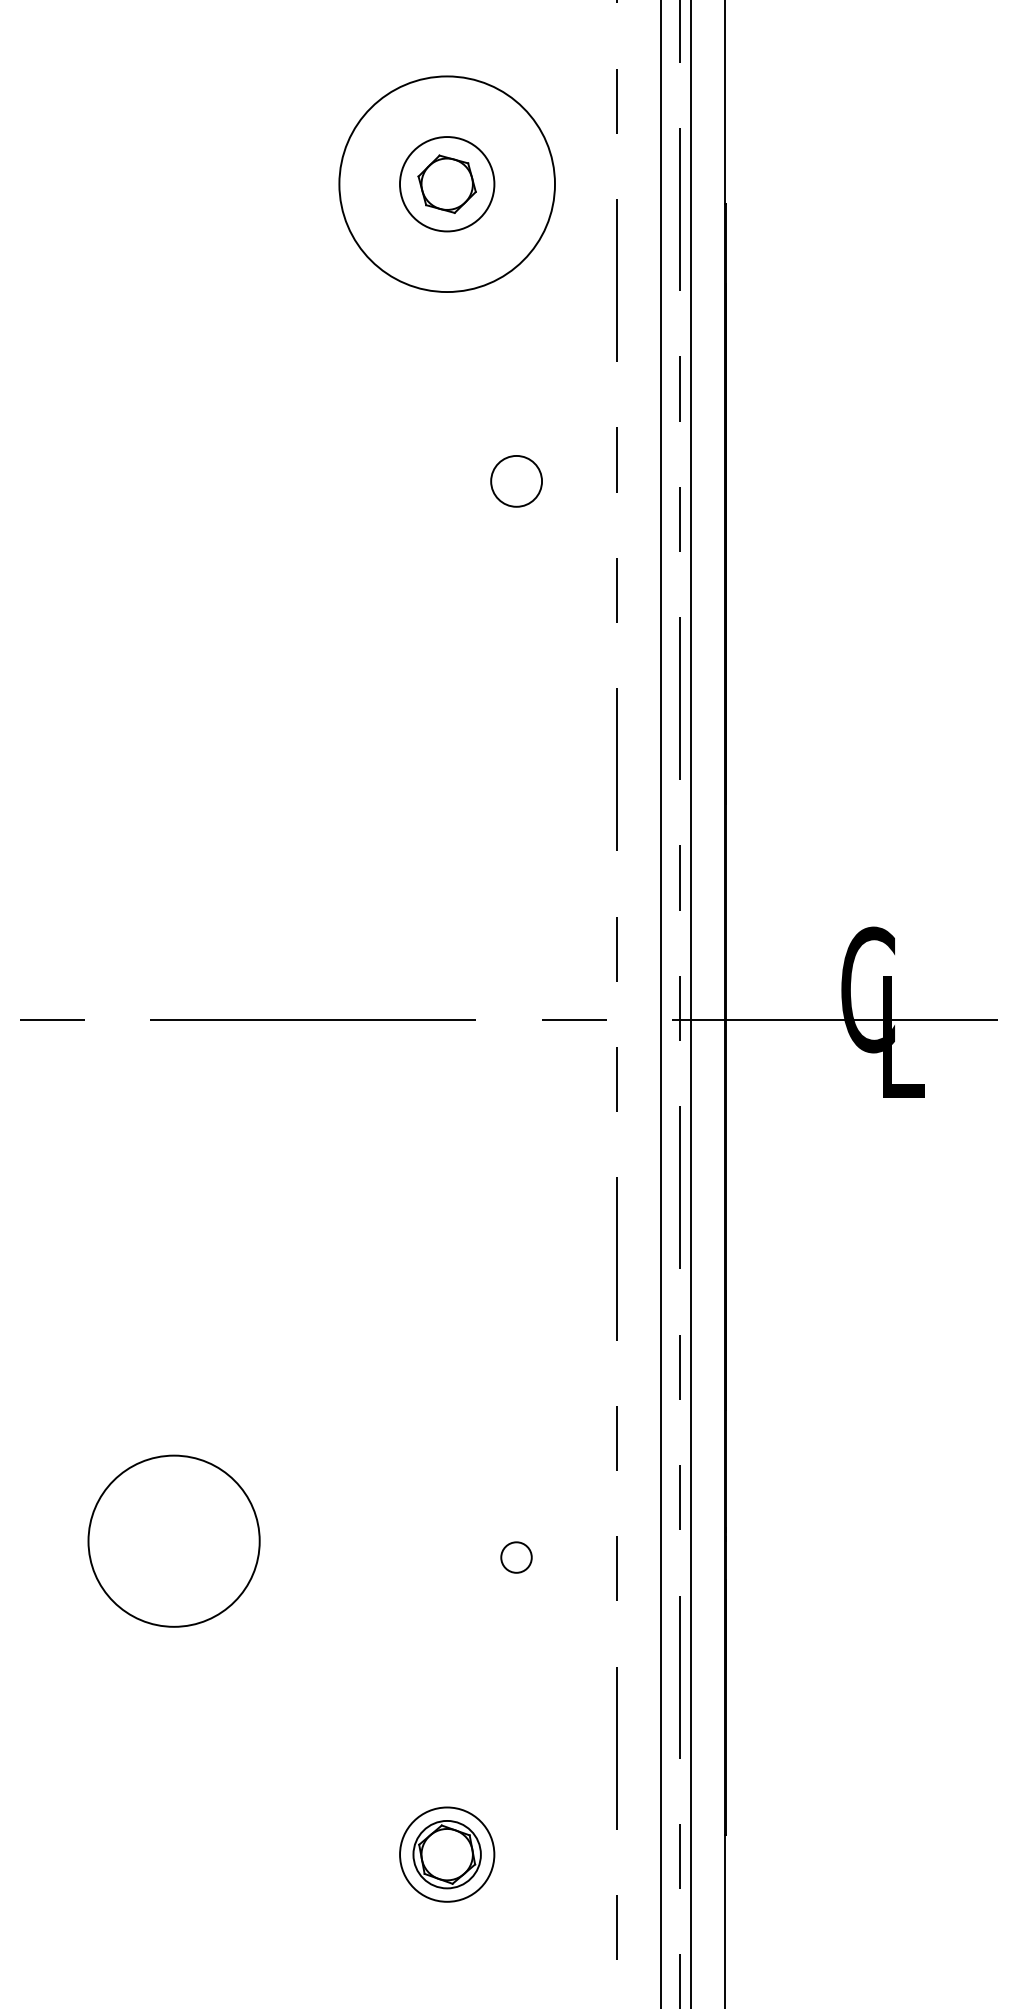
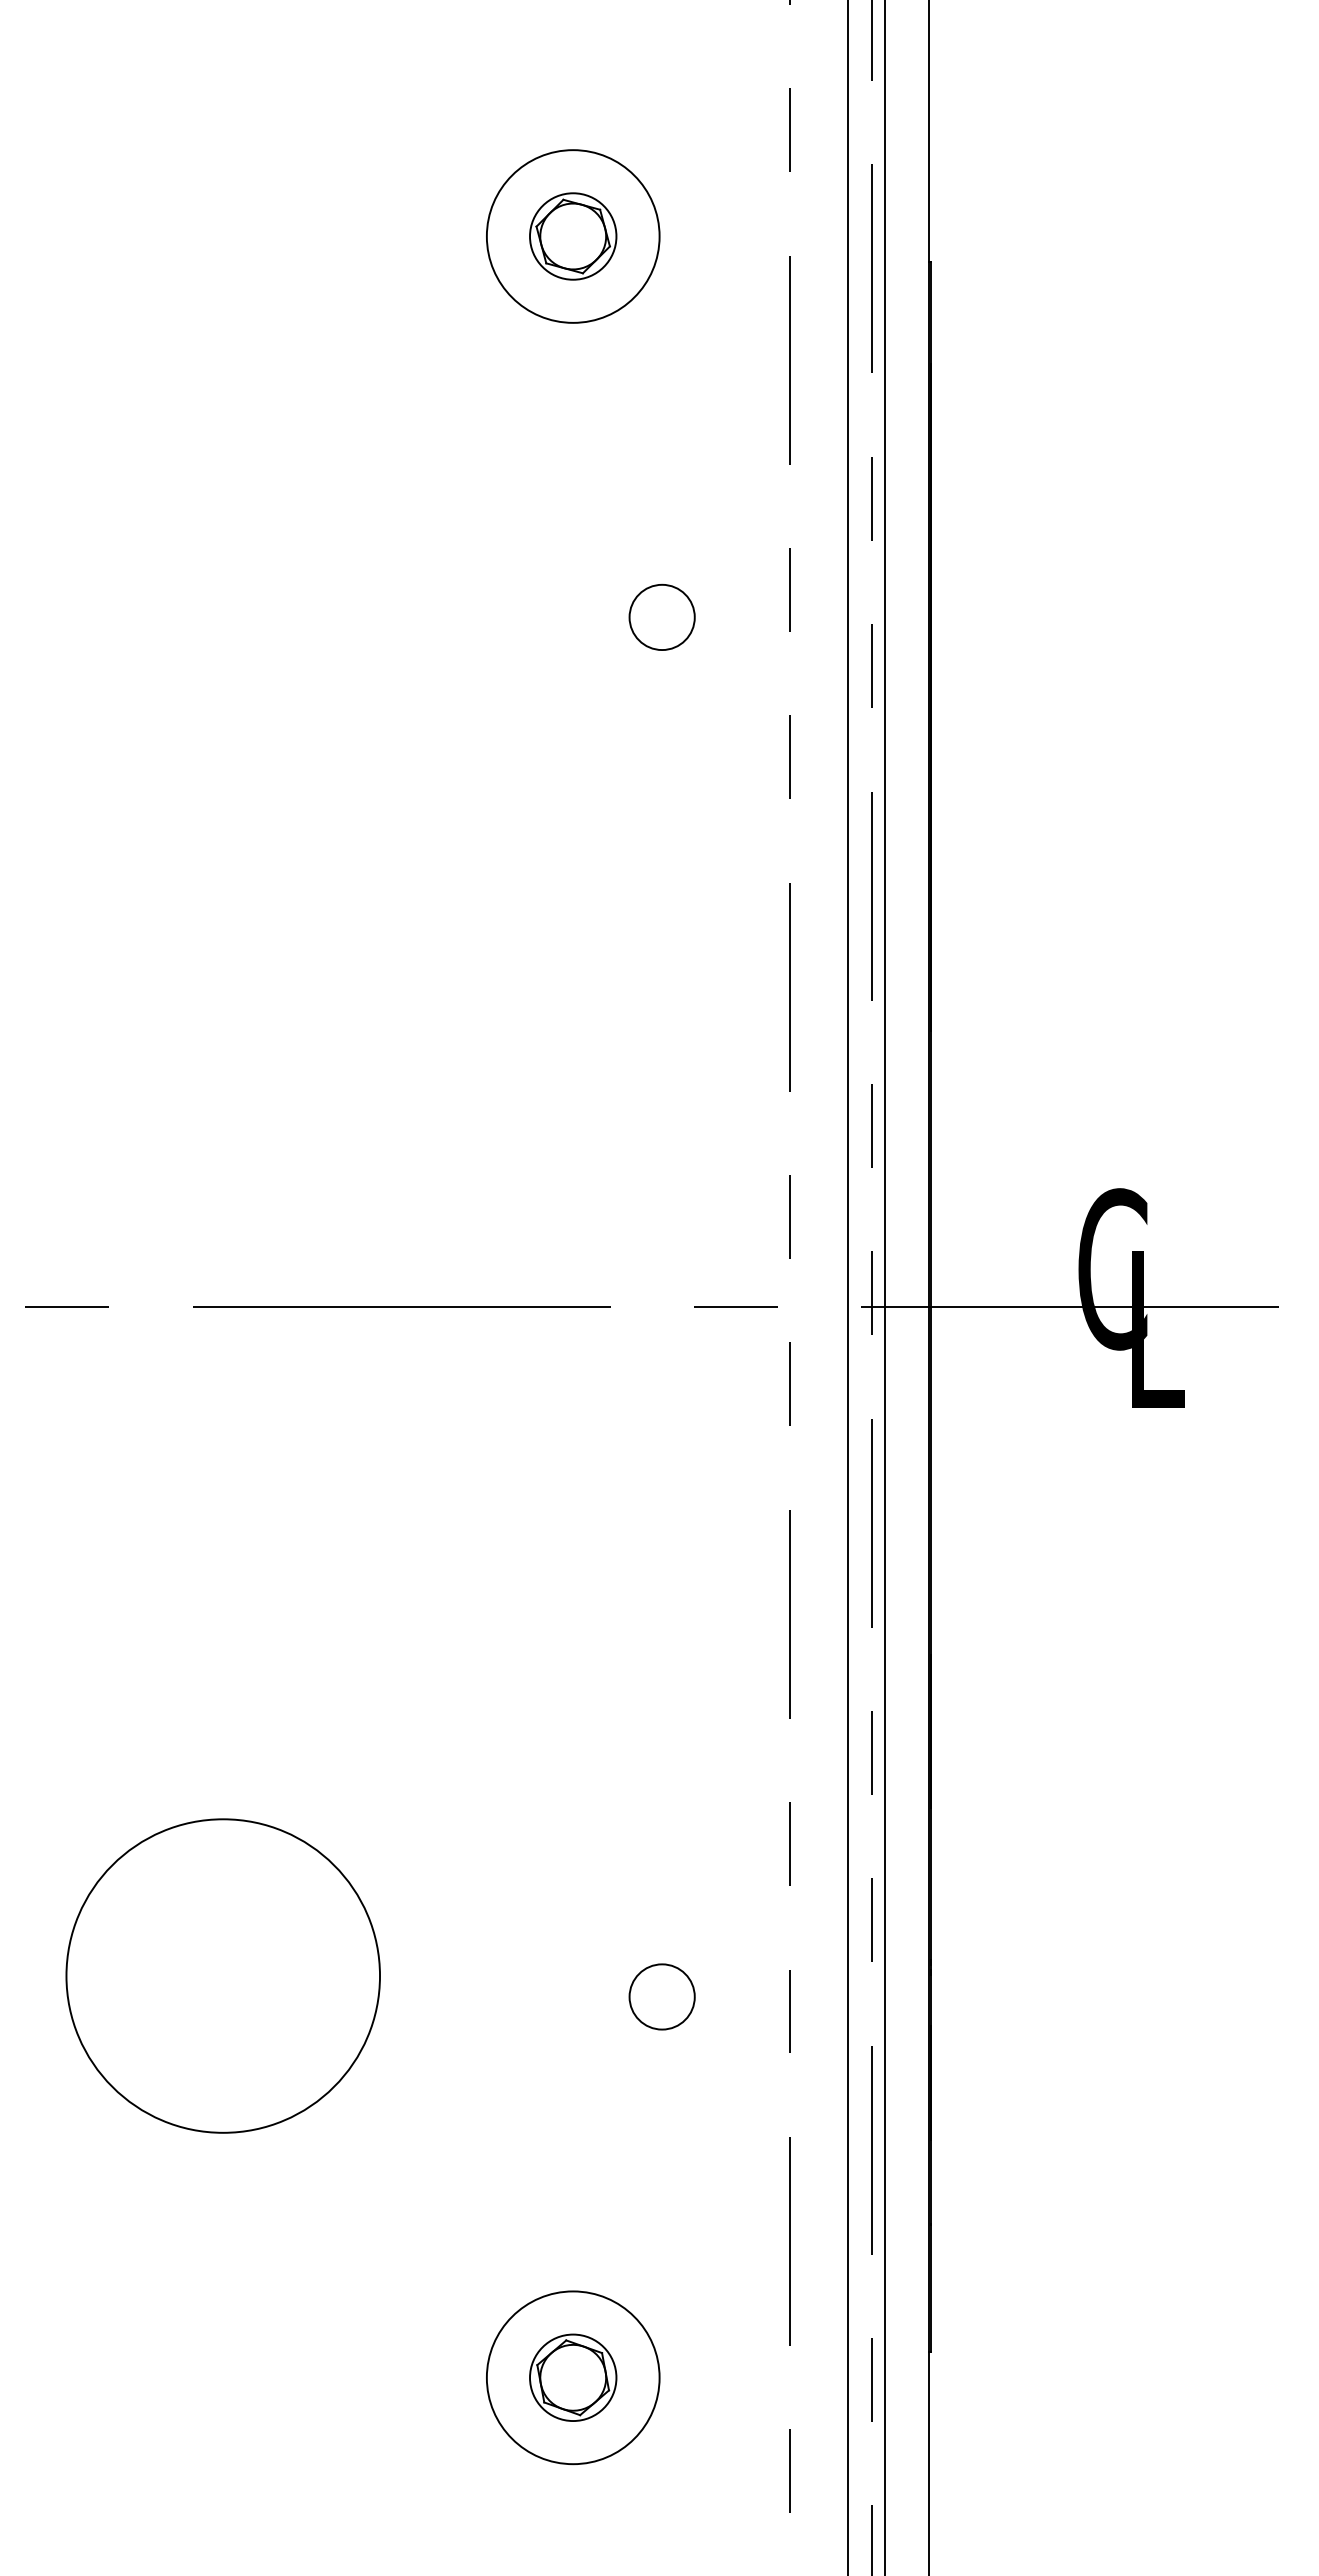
circle: (446, 184) -> (572, 236), size x0.62
circle: (447, 184) -> (573, 236), size x0.71
circle: (173, 1540) -> (222, 1975), size x1.43
circle: (516, 1557) -> (661, 1996), size x1.67
circle: (446, 1854) -> (572, 2377), size x1.43

